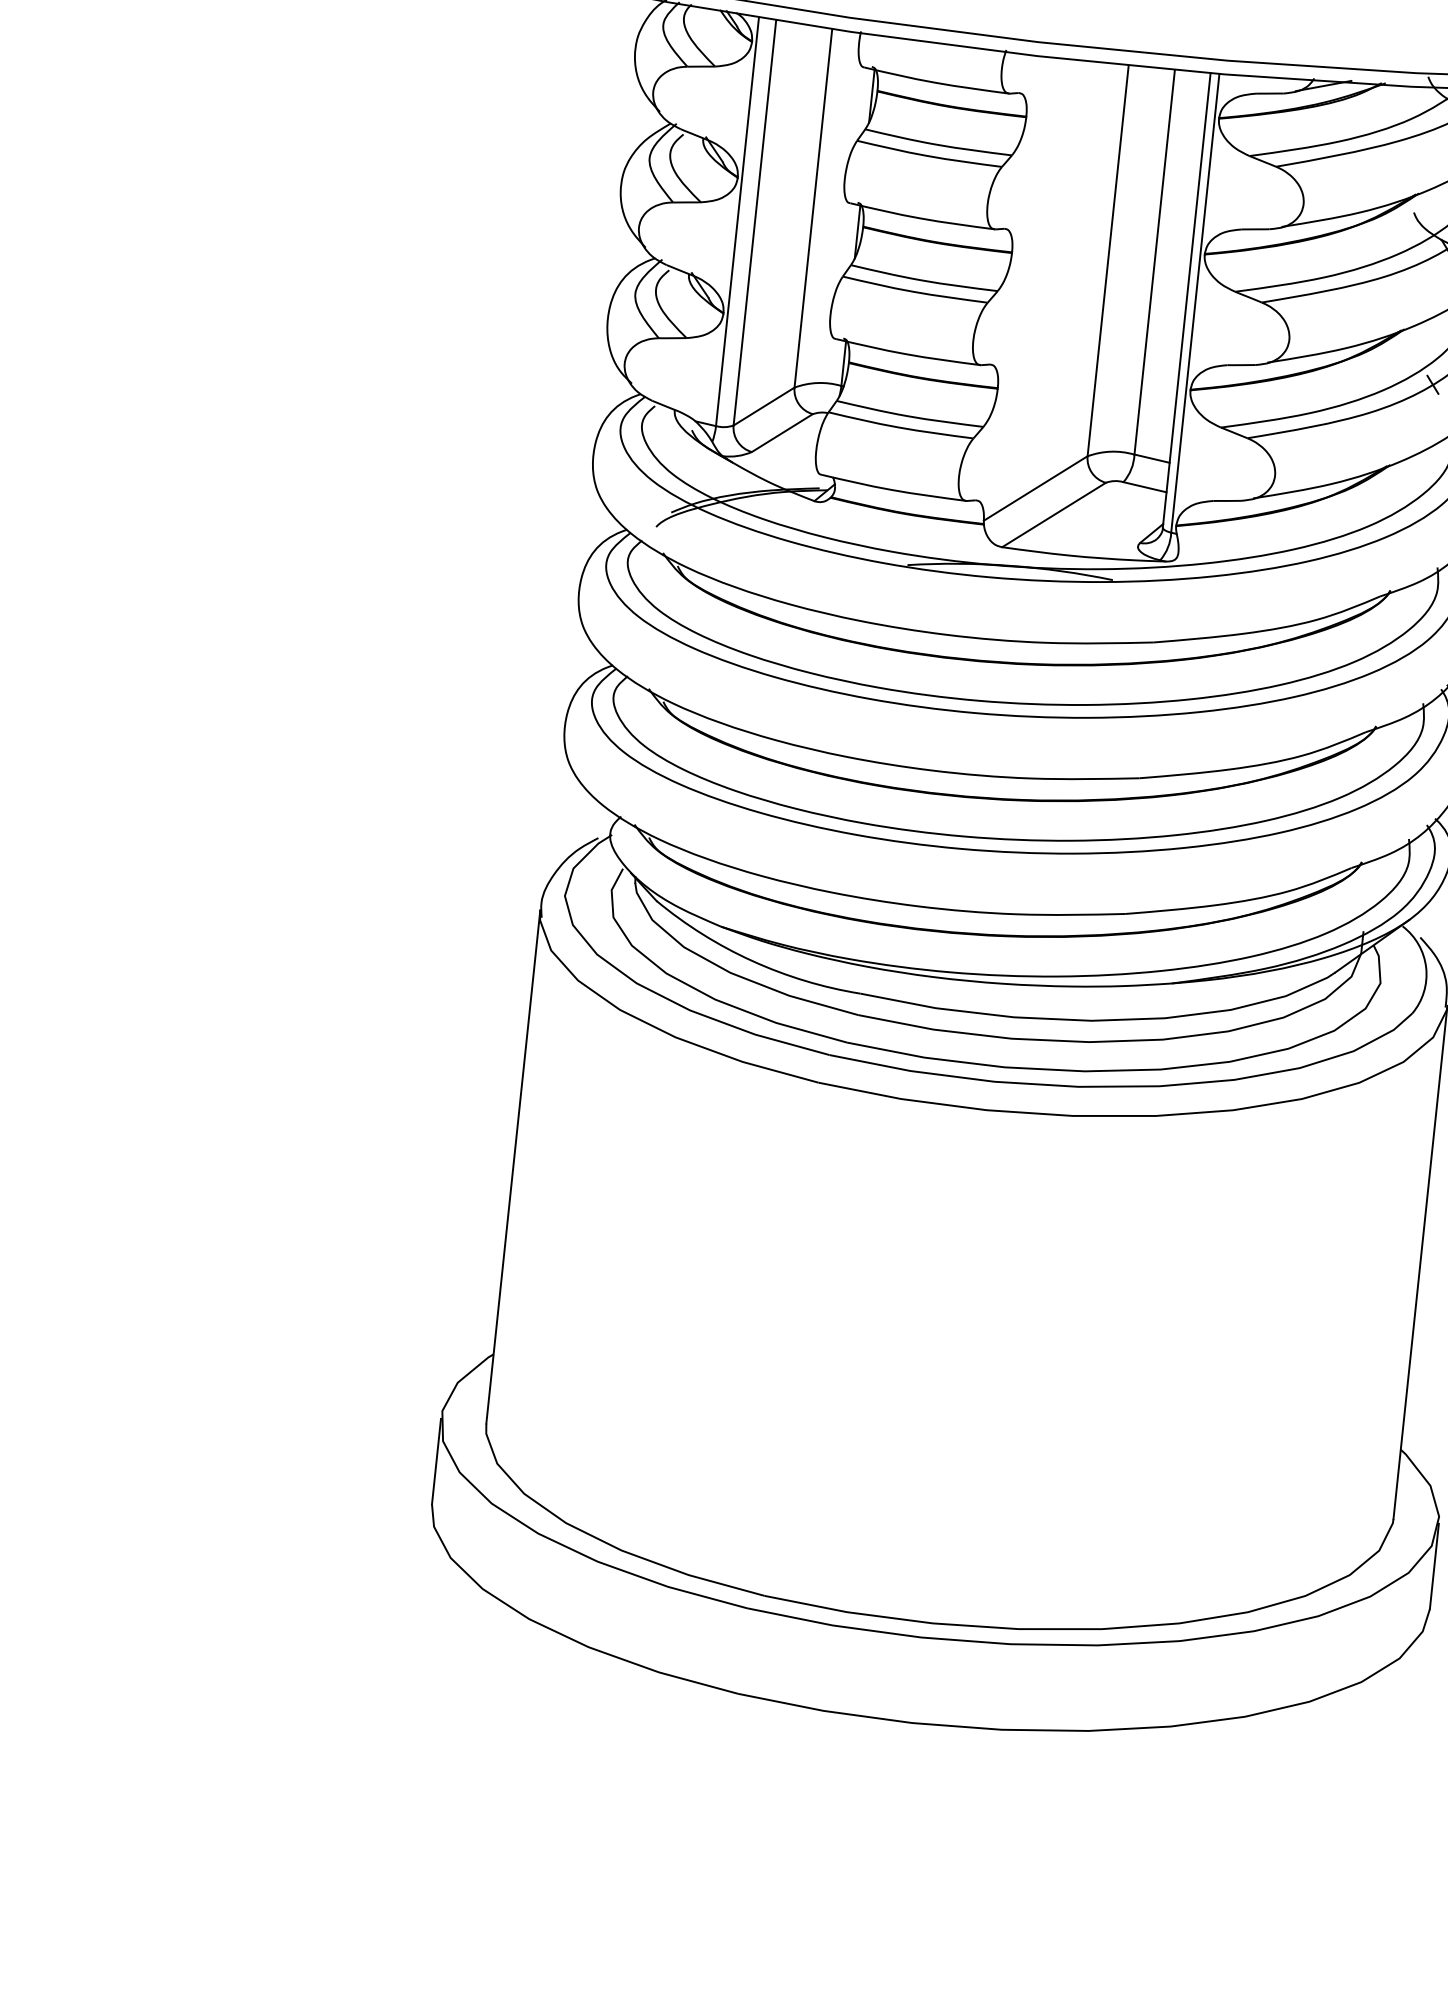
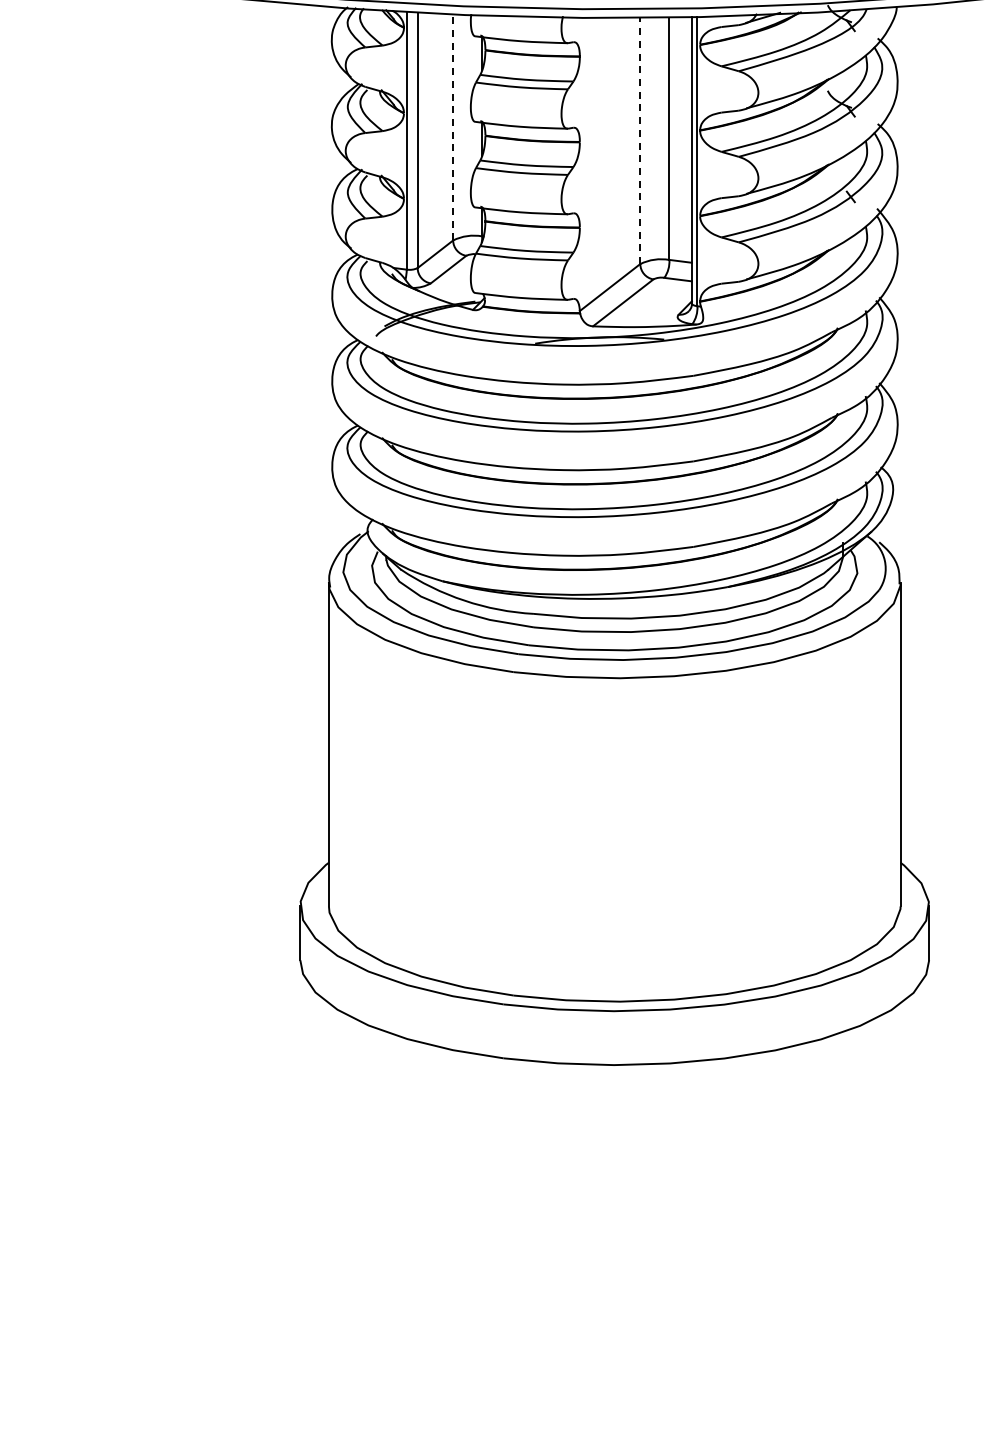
line: (813, 208) -> (453, 127), solid -> dashed
line: (1108, 260) -> (640, 140), solid -> dashed

